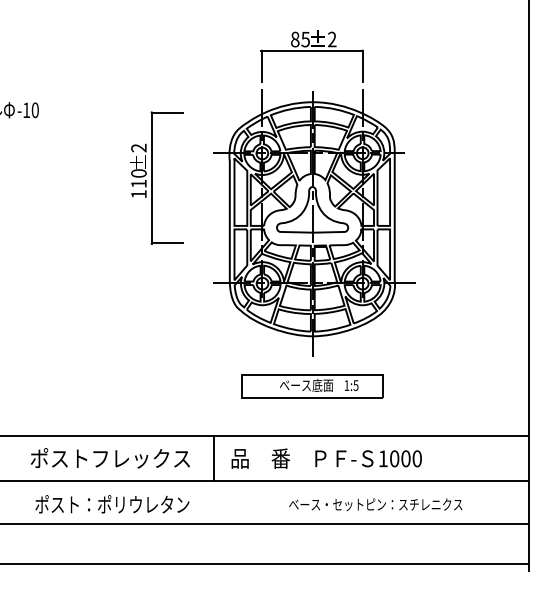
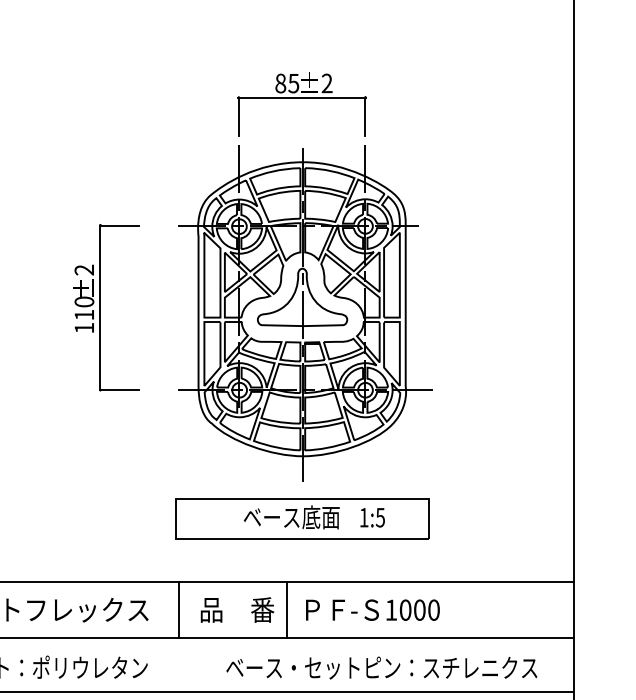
part: (156, 177) -> (106, 307), moved
part: (312, 386) -> (302, 519), size x1.43
line: (300, 458) -> (287, 609), added
part: (375, 504) -> (381, 667), size x1.43

